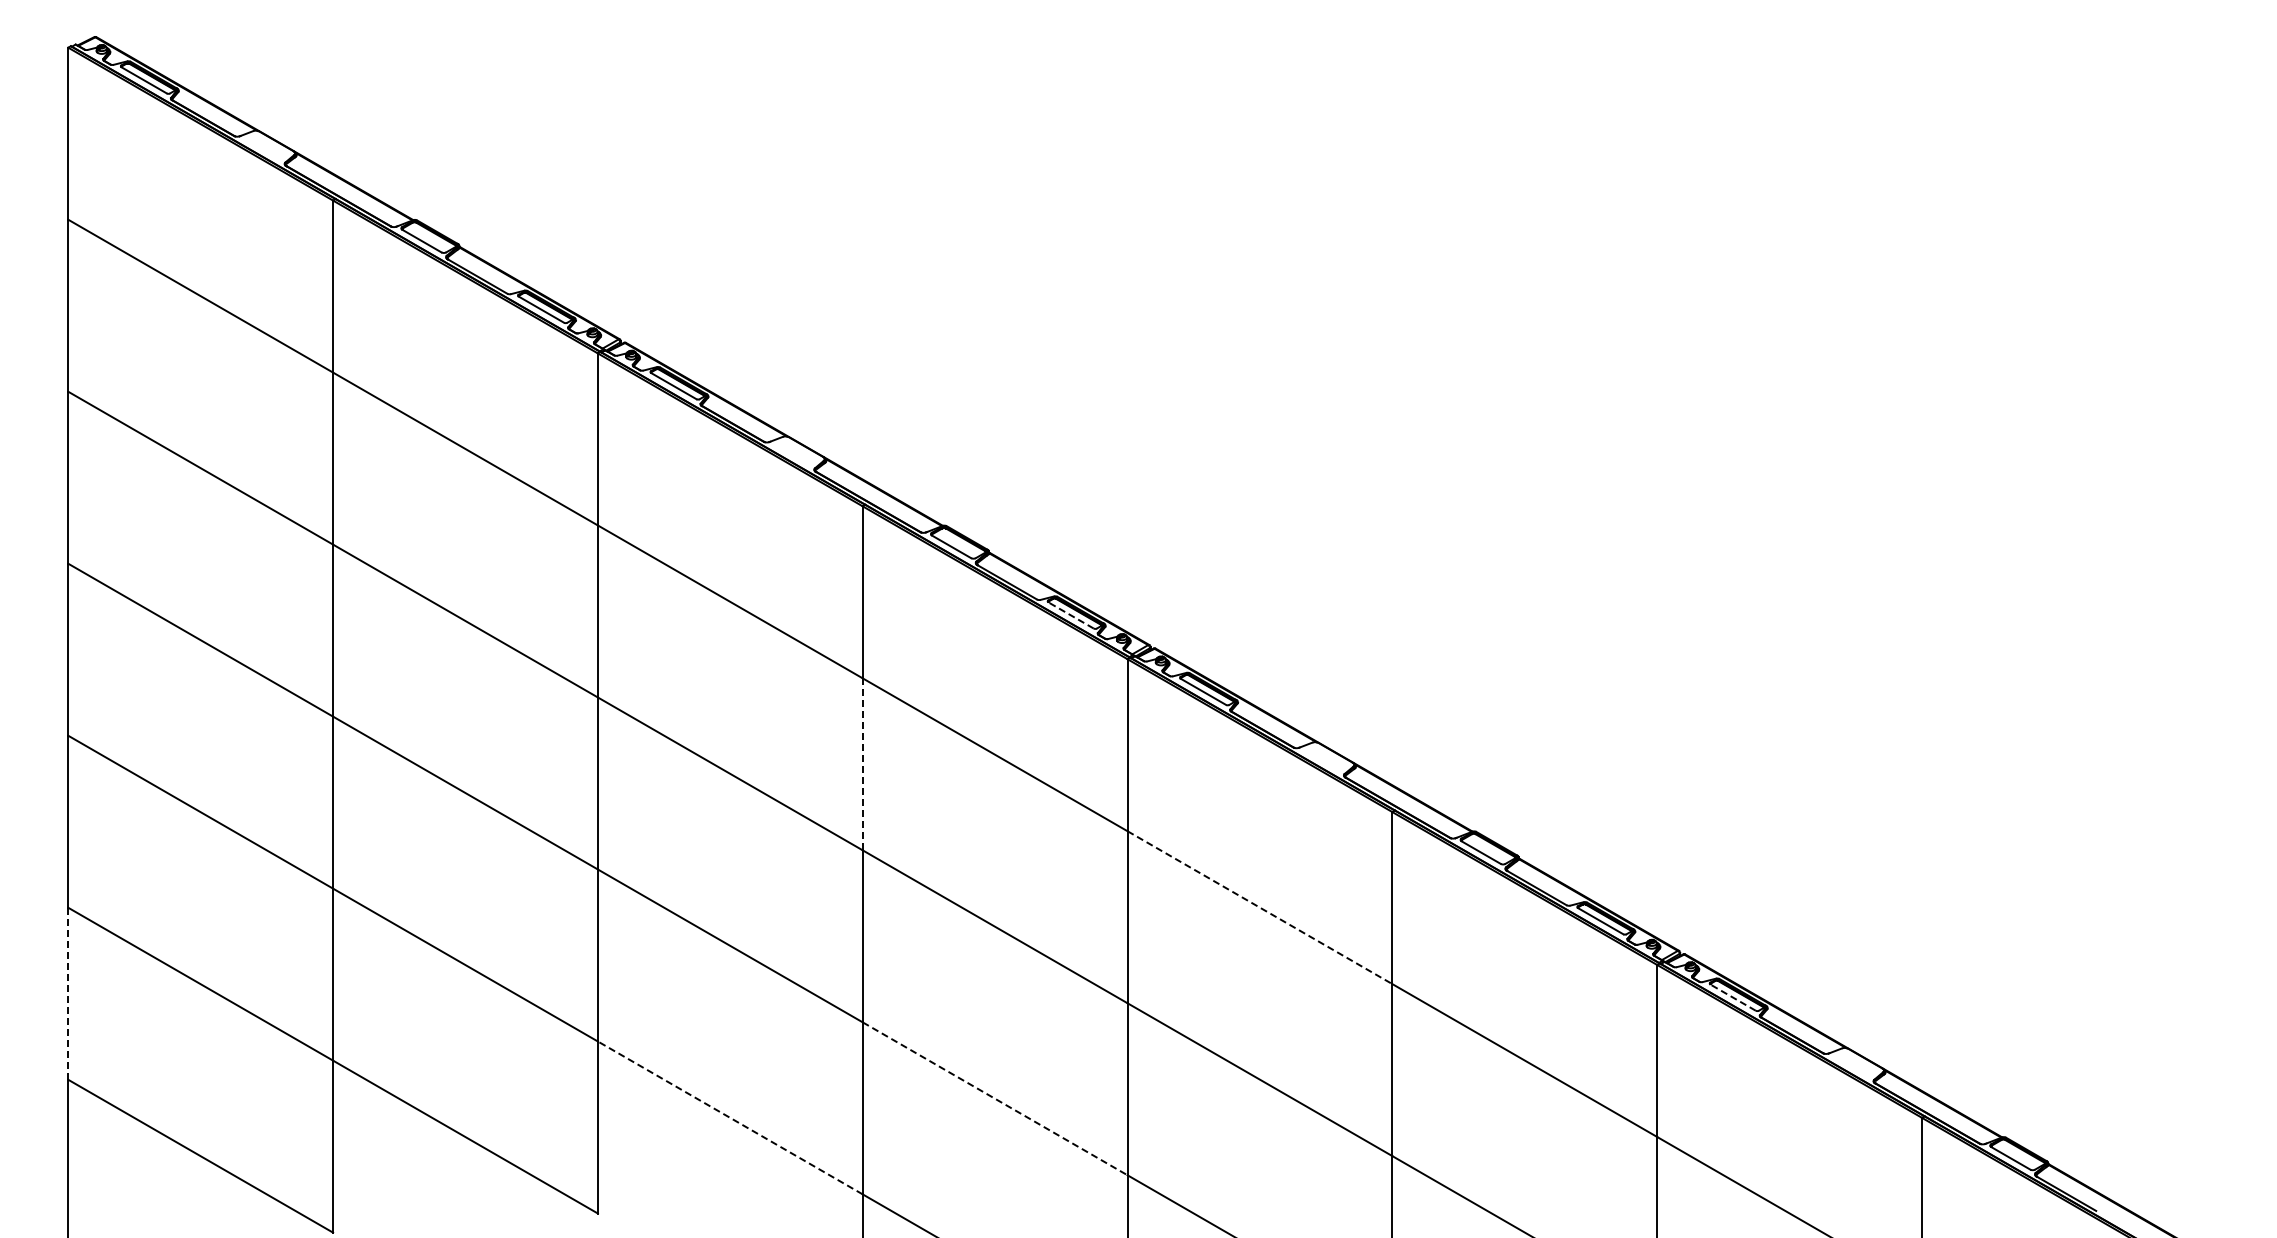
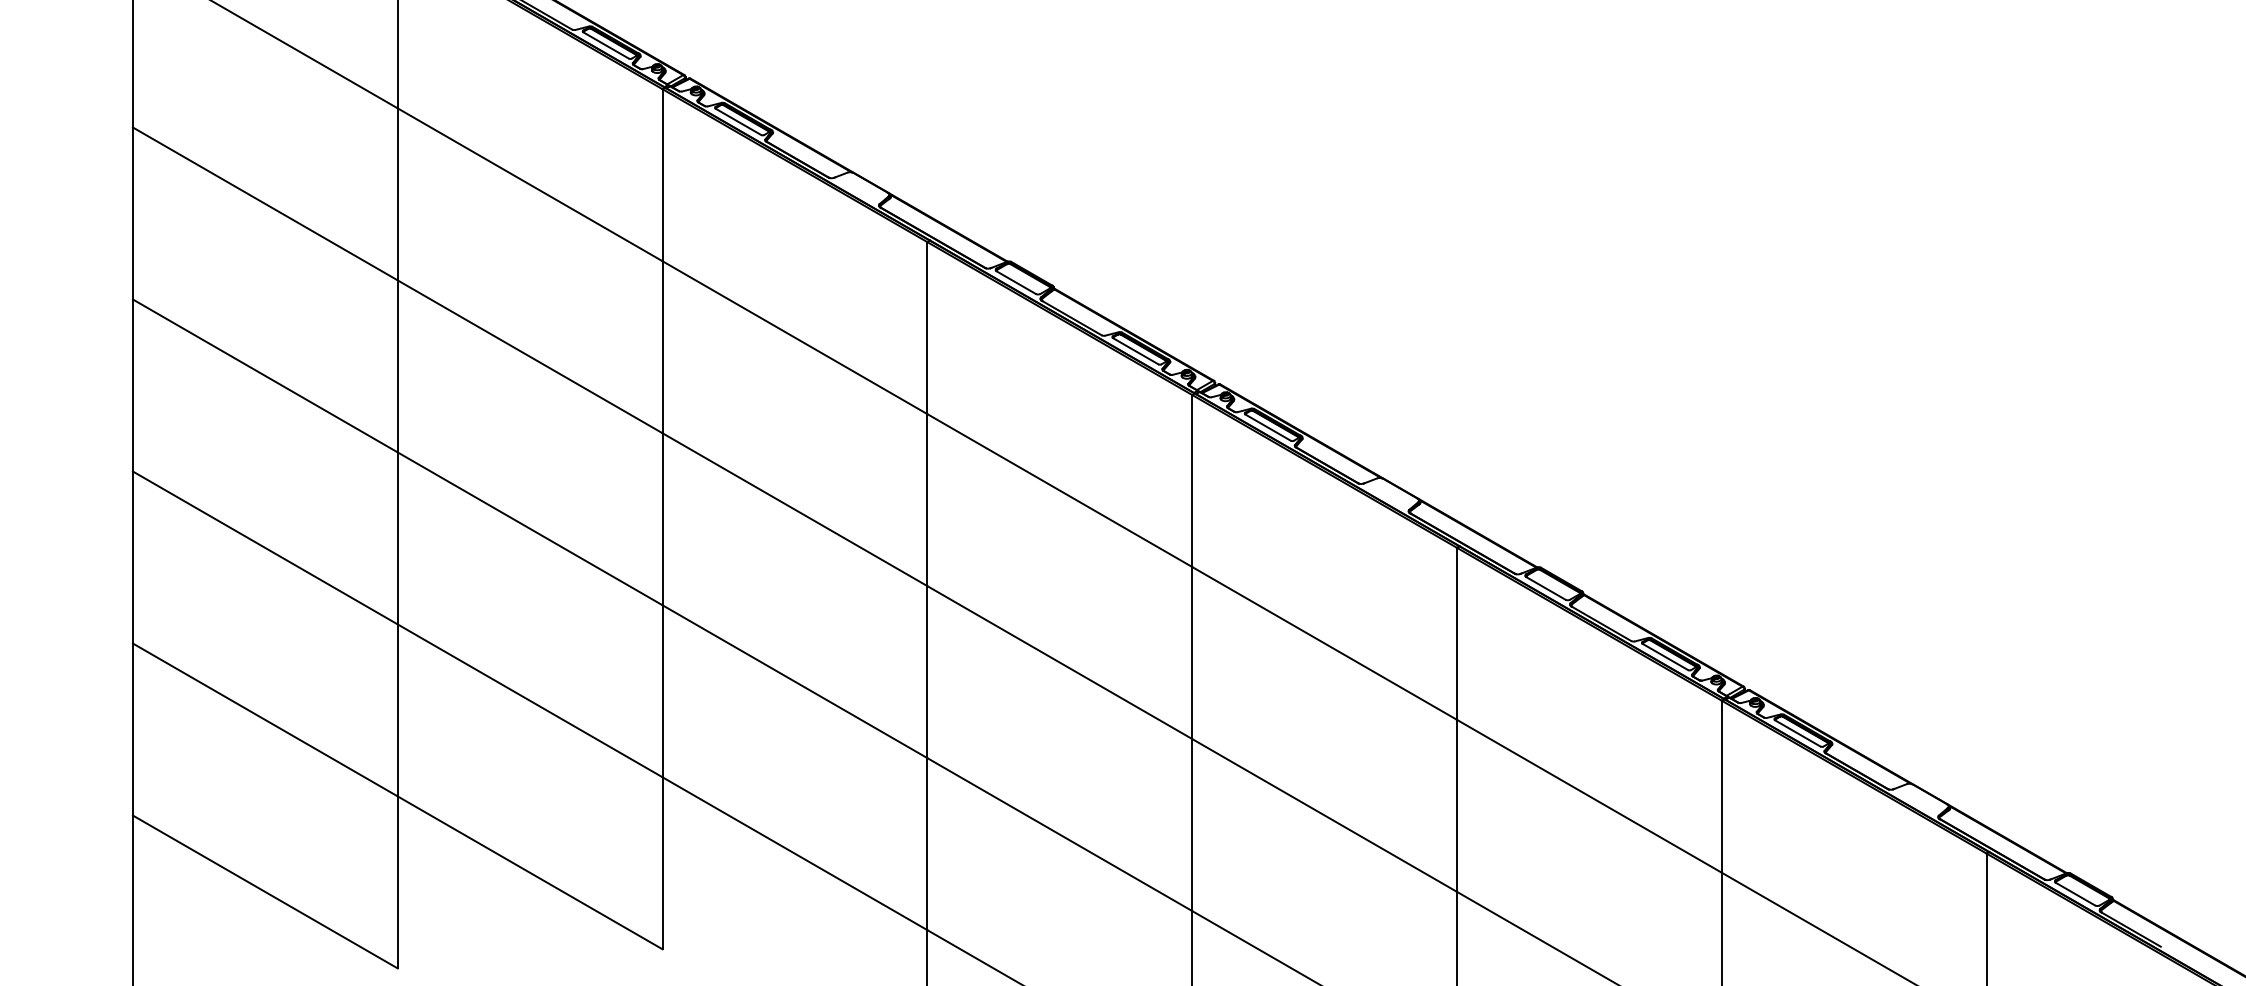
line: (1070, 615) -> (1135, 351), dashed -> solid
line: (862, 764) -> (927, 500), dashed -> solid
line: (1259, 907) -> (1324, 643), dashed -> solid
line: (68, 993) -> (133, 729), dashed -> solid
line: (1732, 997) -> (1797, 733), dashed -> solid
line: (995, 1098) -> (1060, 834), dashed -> solid
line: (730, 1117) -> (795, 853), dashed -> solid

